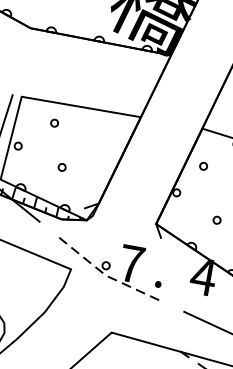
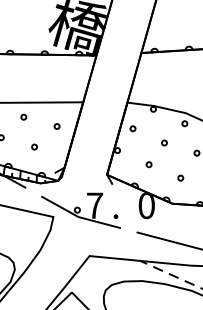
part: (97, 144) -> (56, 126), added
line: (105, 276) -> (78, 217), dashed -> solid
text: (203, 276) -> (146, 205), 4 -> 0

